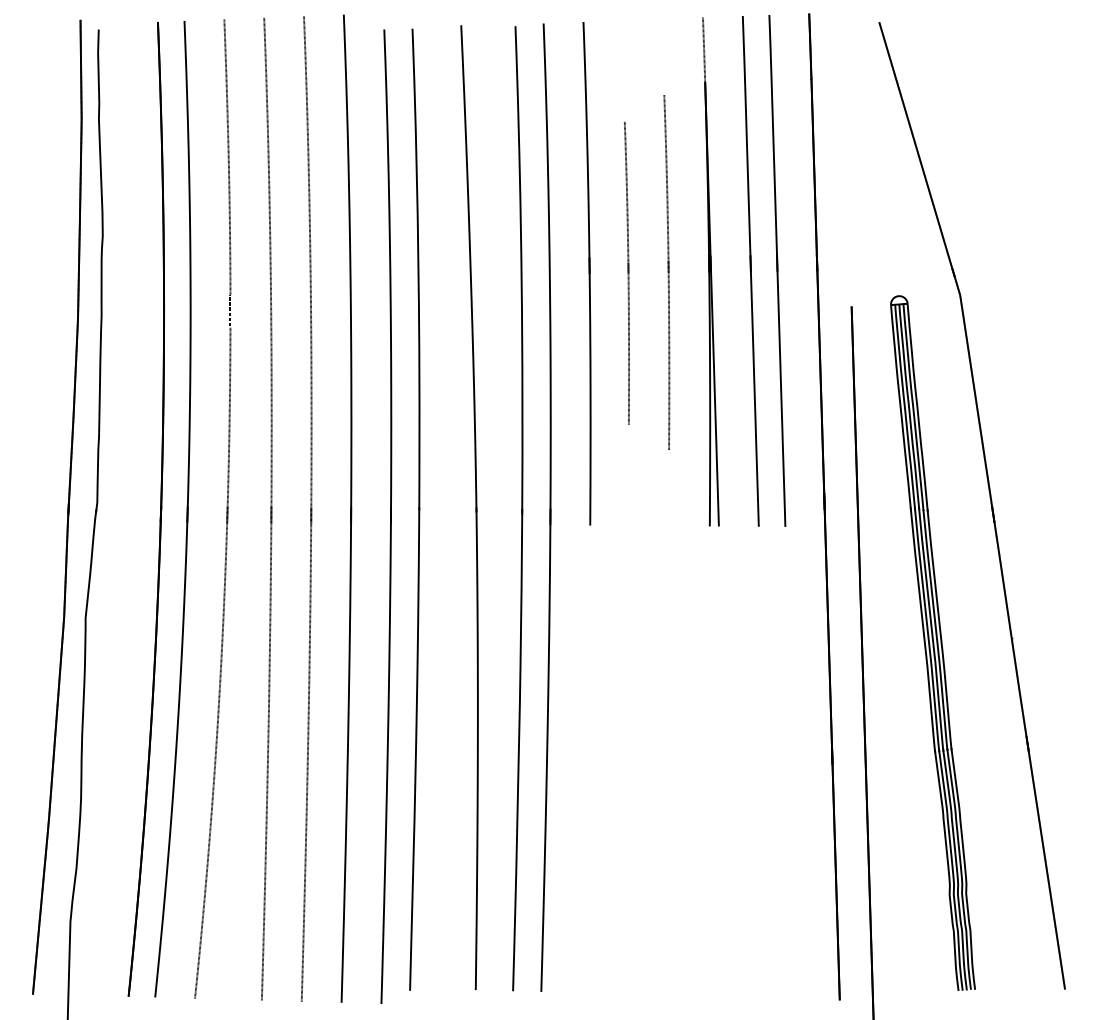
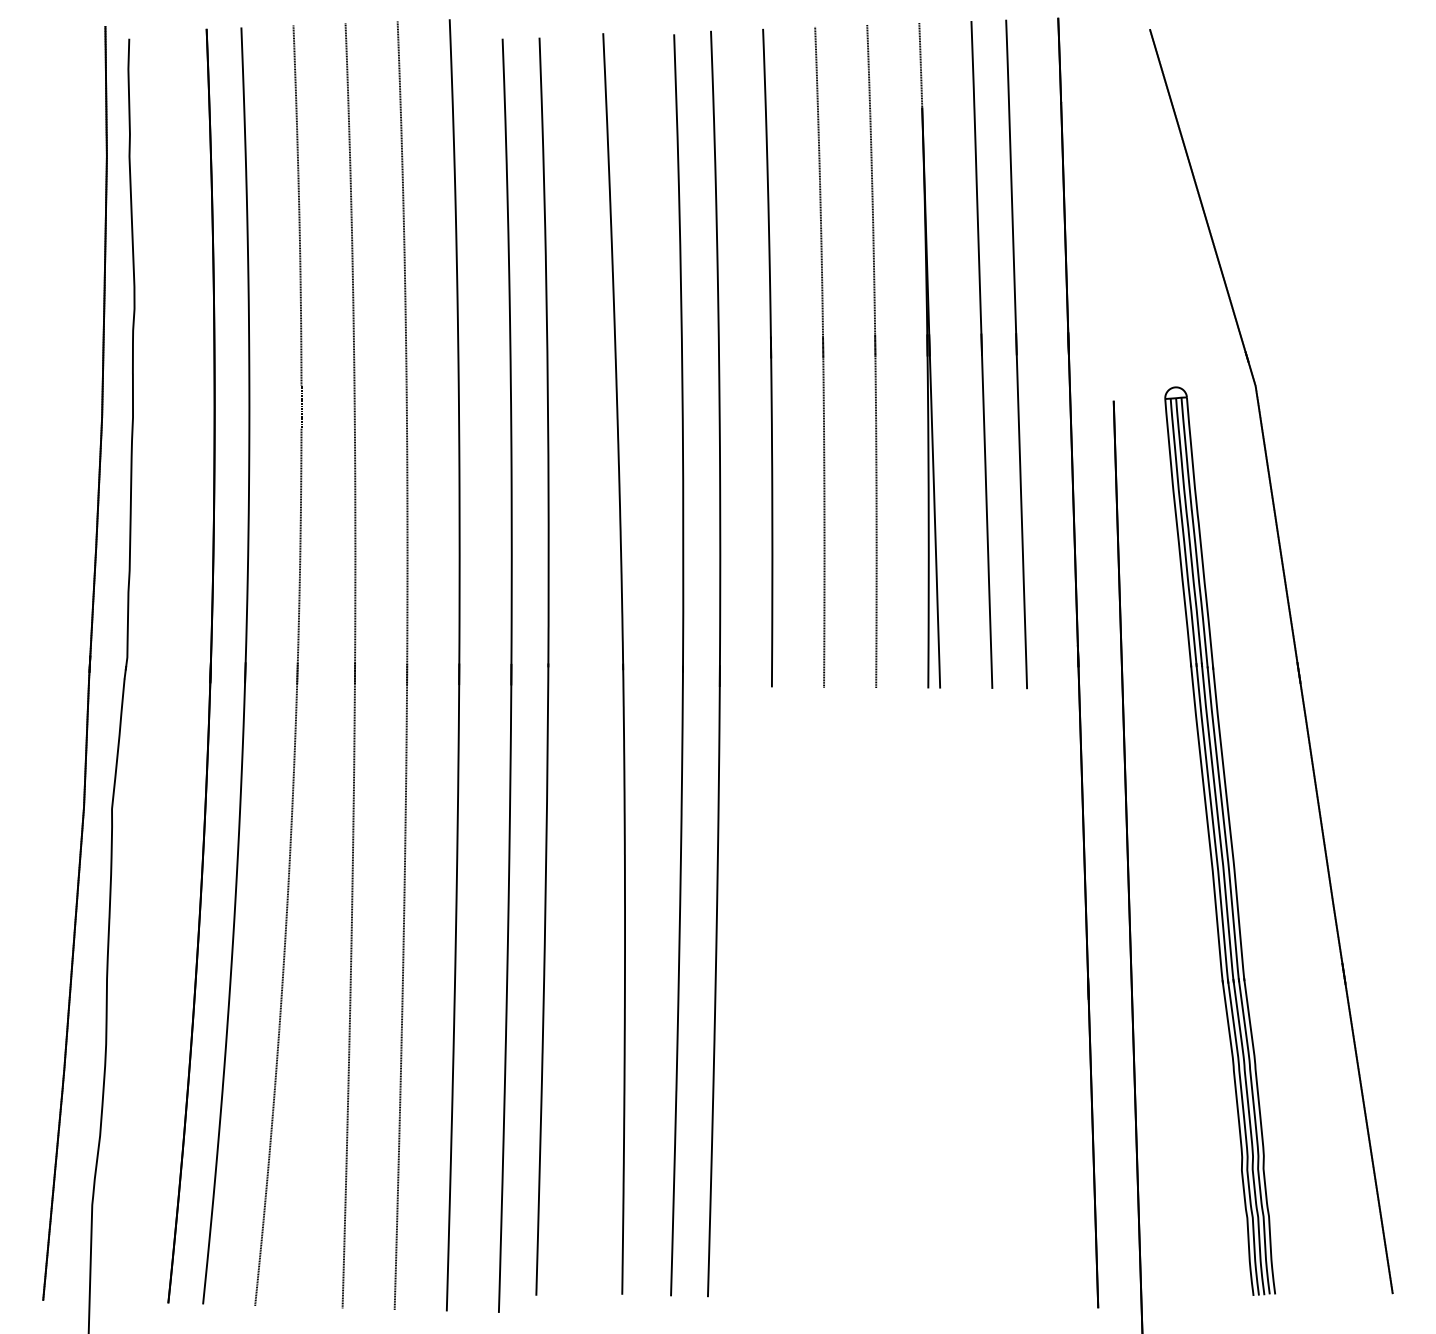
part: (626, 272) -> (819, 356), size x1.67
part: (666, 272) -> (871, 356), size x1.43

